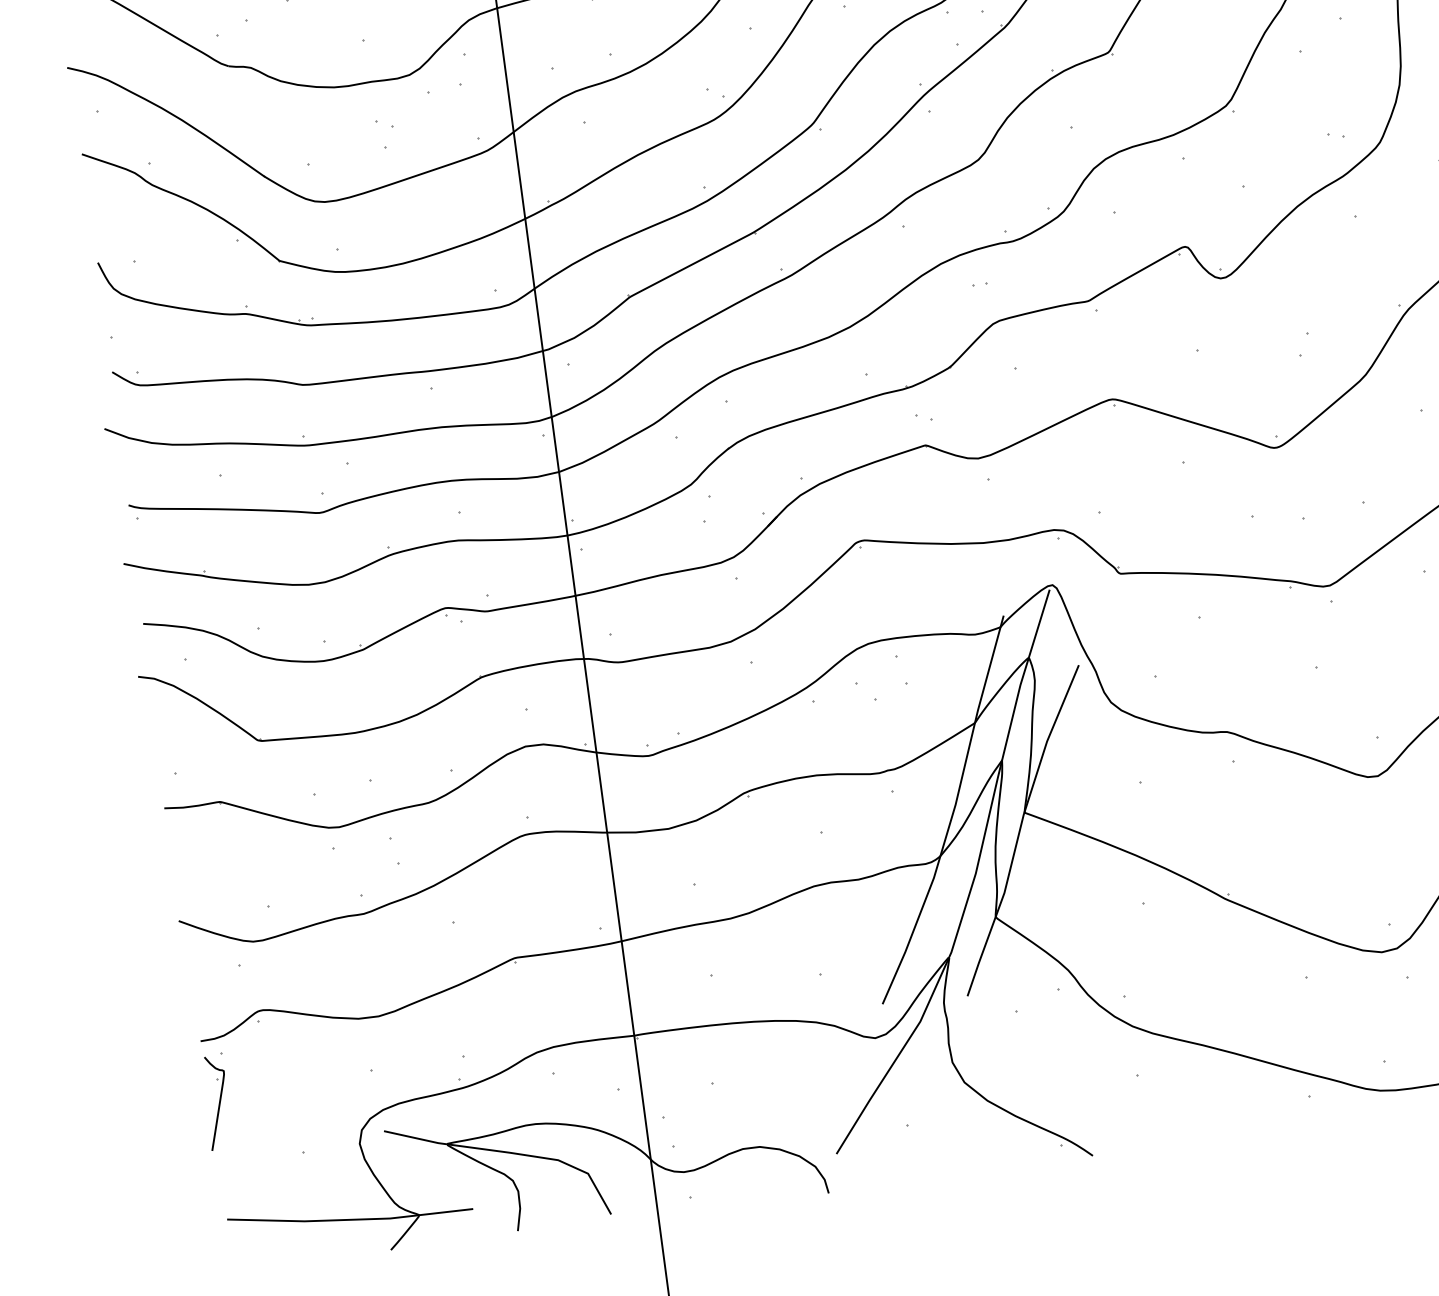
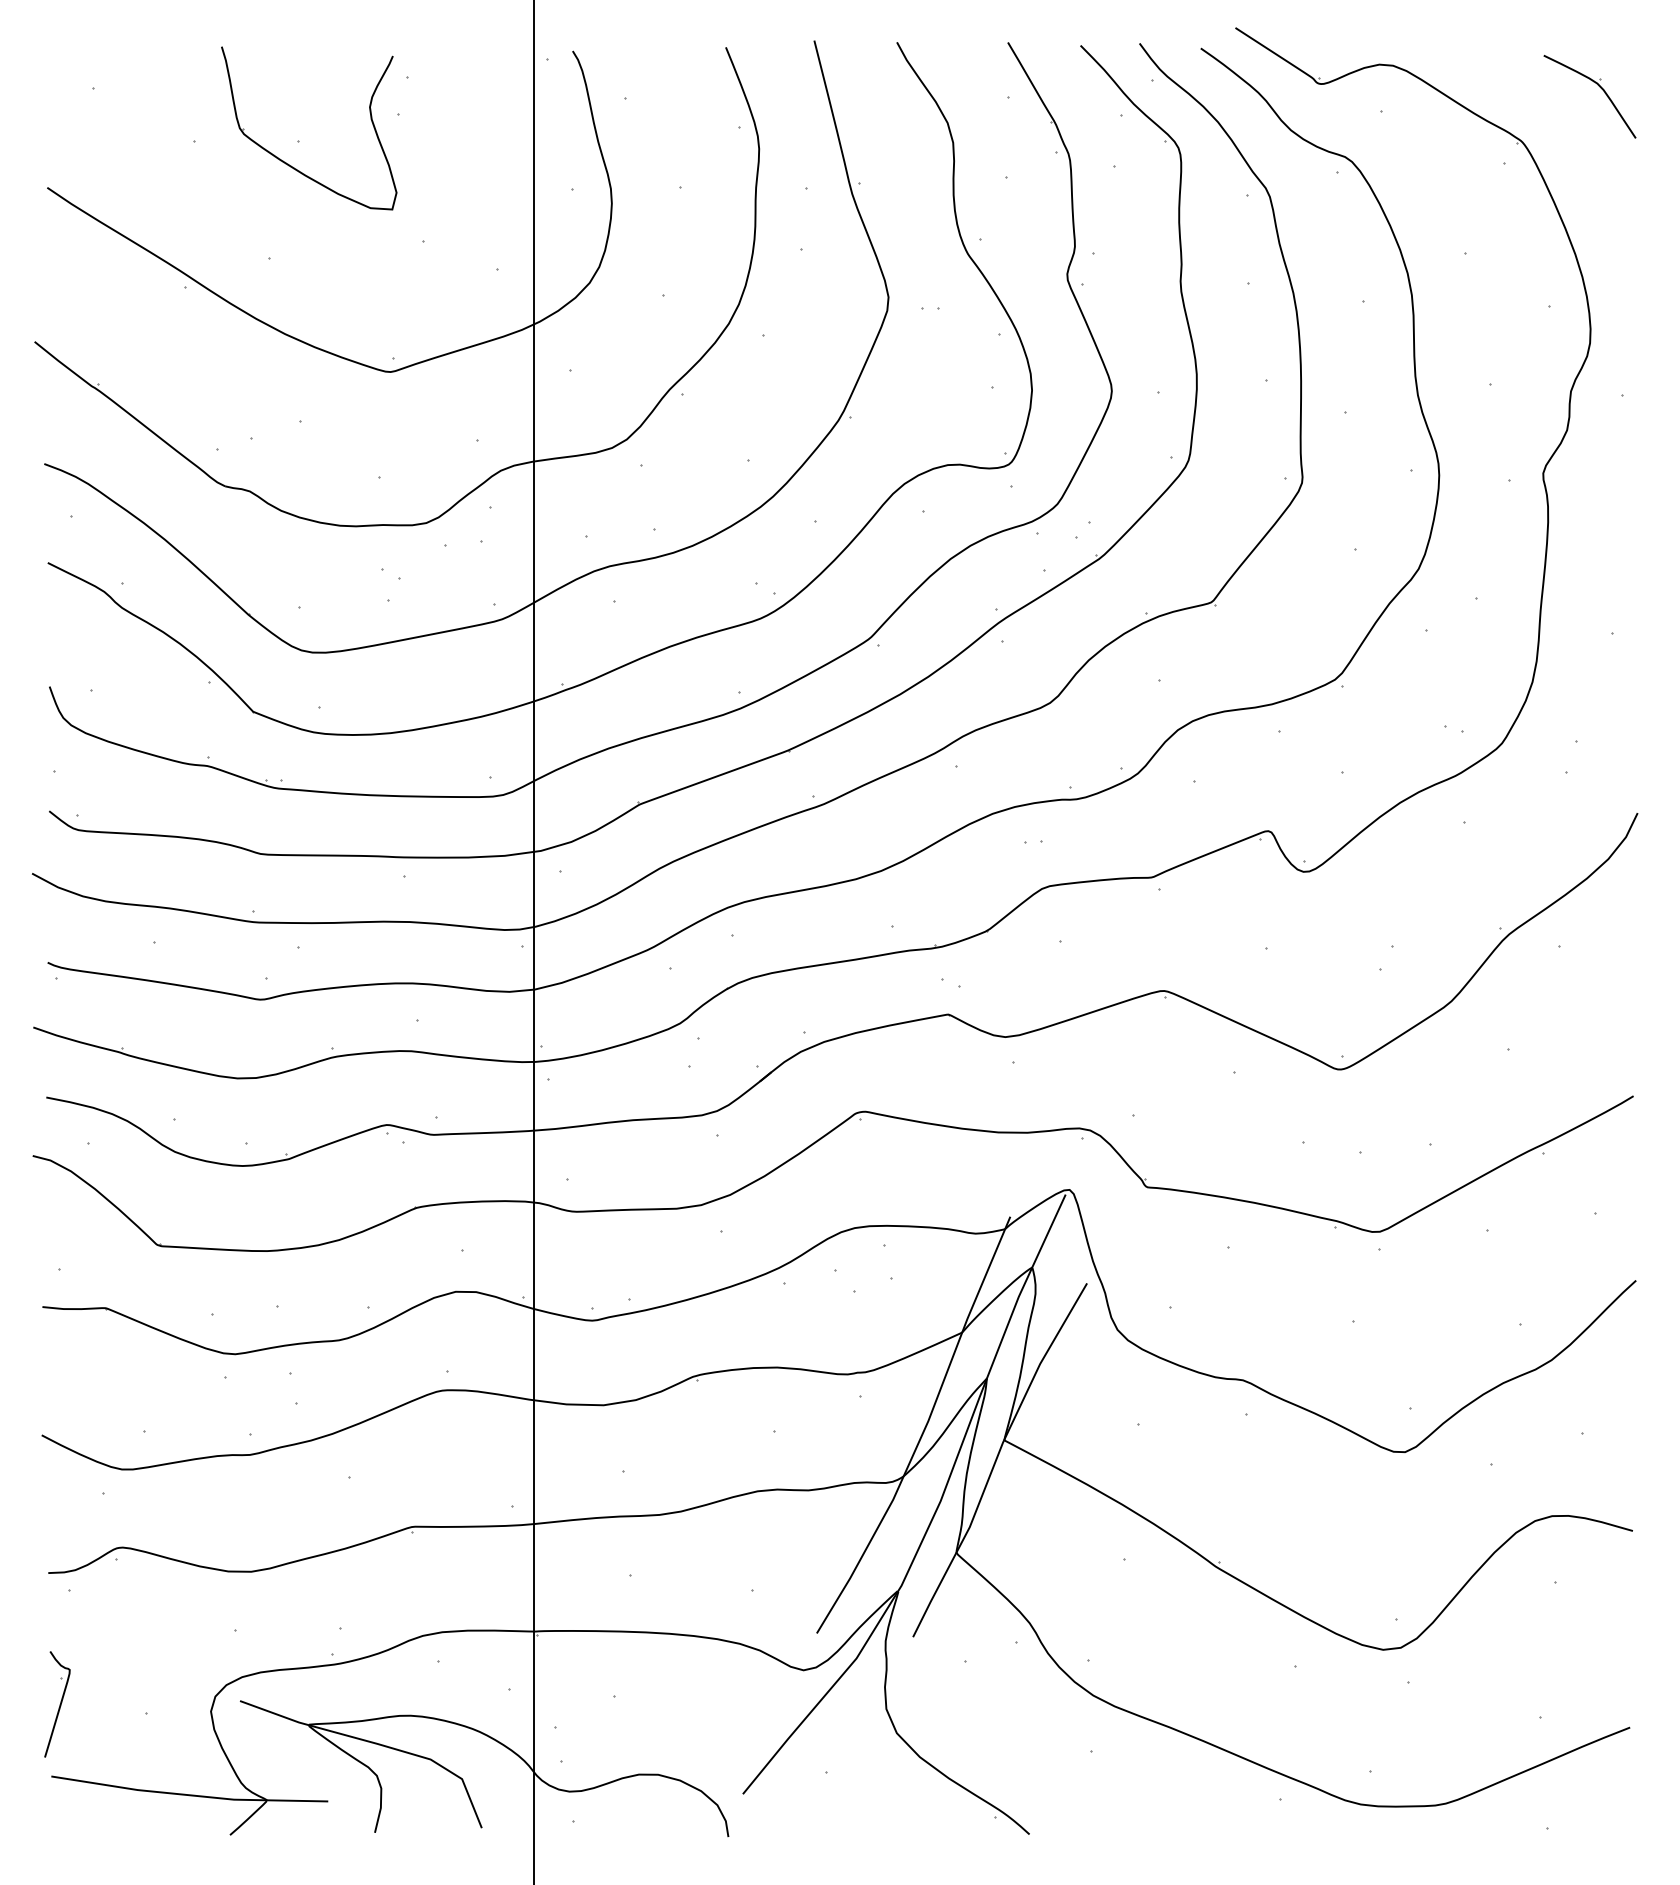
part: (217, 1102) -> (57, 1704), moved

